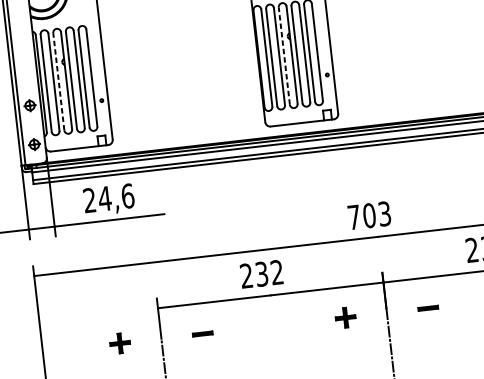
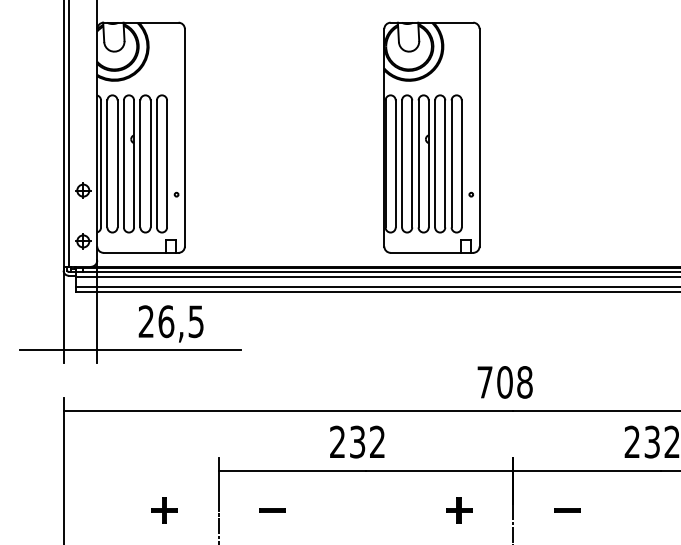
line: (284, 55) -> (418, 163), dashed -> solid
line: (58, 81) -> (123, 163), dashed -> solid
text: (116, 197) -> (181, 321), 24,6 -> 26,5
text: (384, 214) -> (524, 382), 703 -> 708

